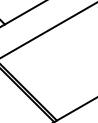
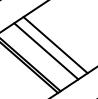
line: (54, 74) -> (55, 45), added
line: (45, 79) -> (46, 50), added

